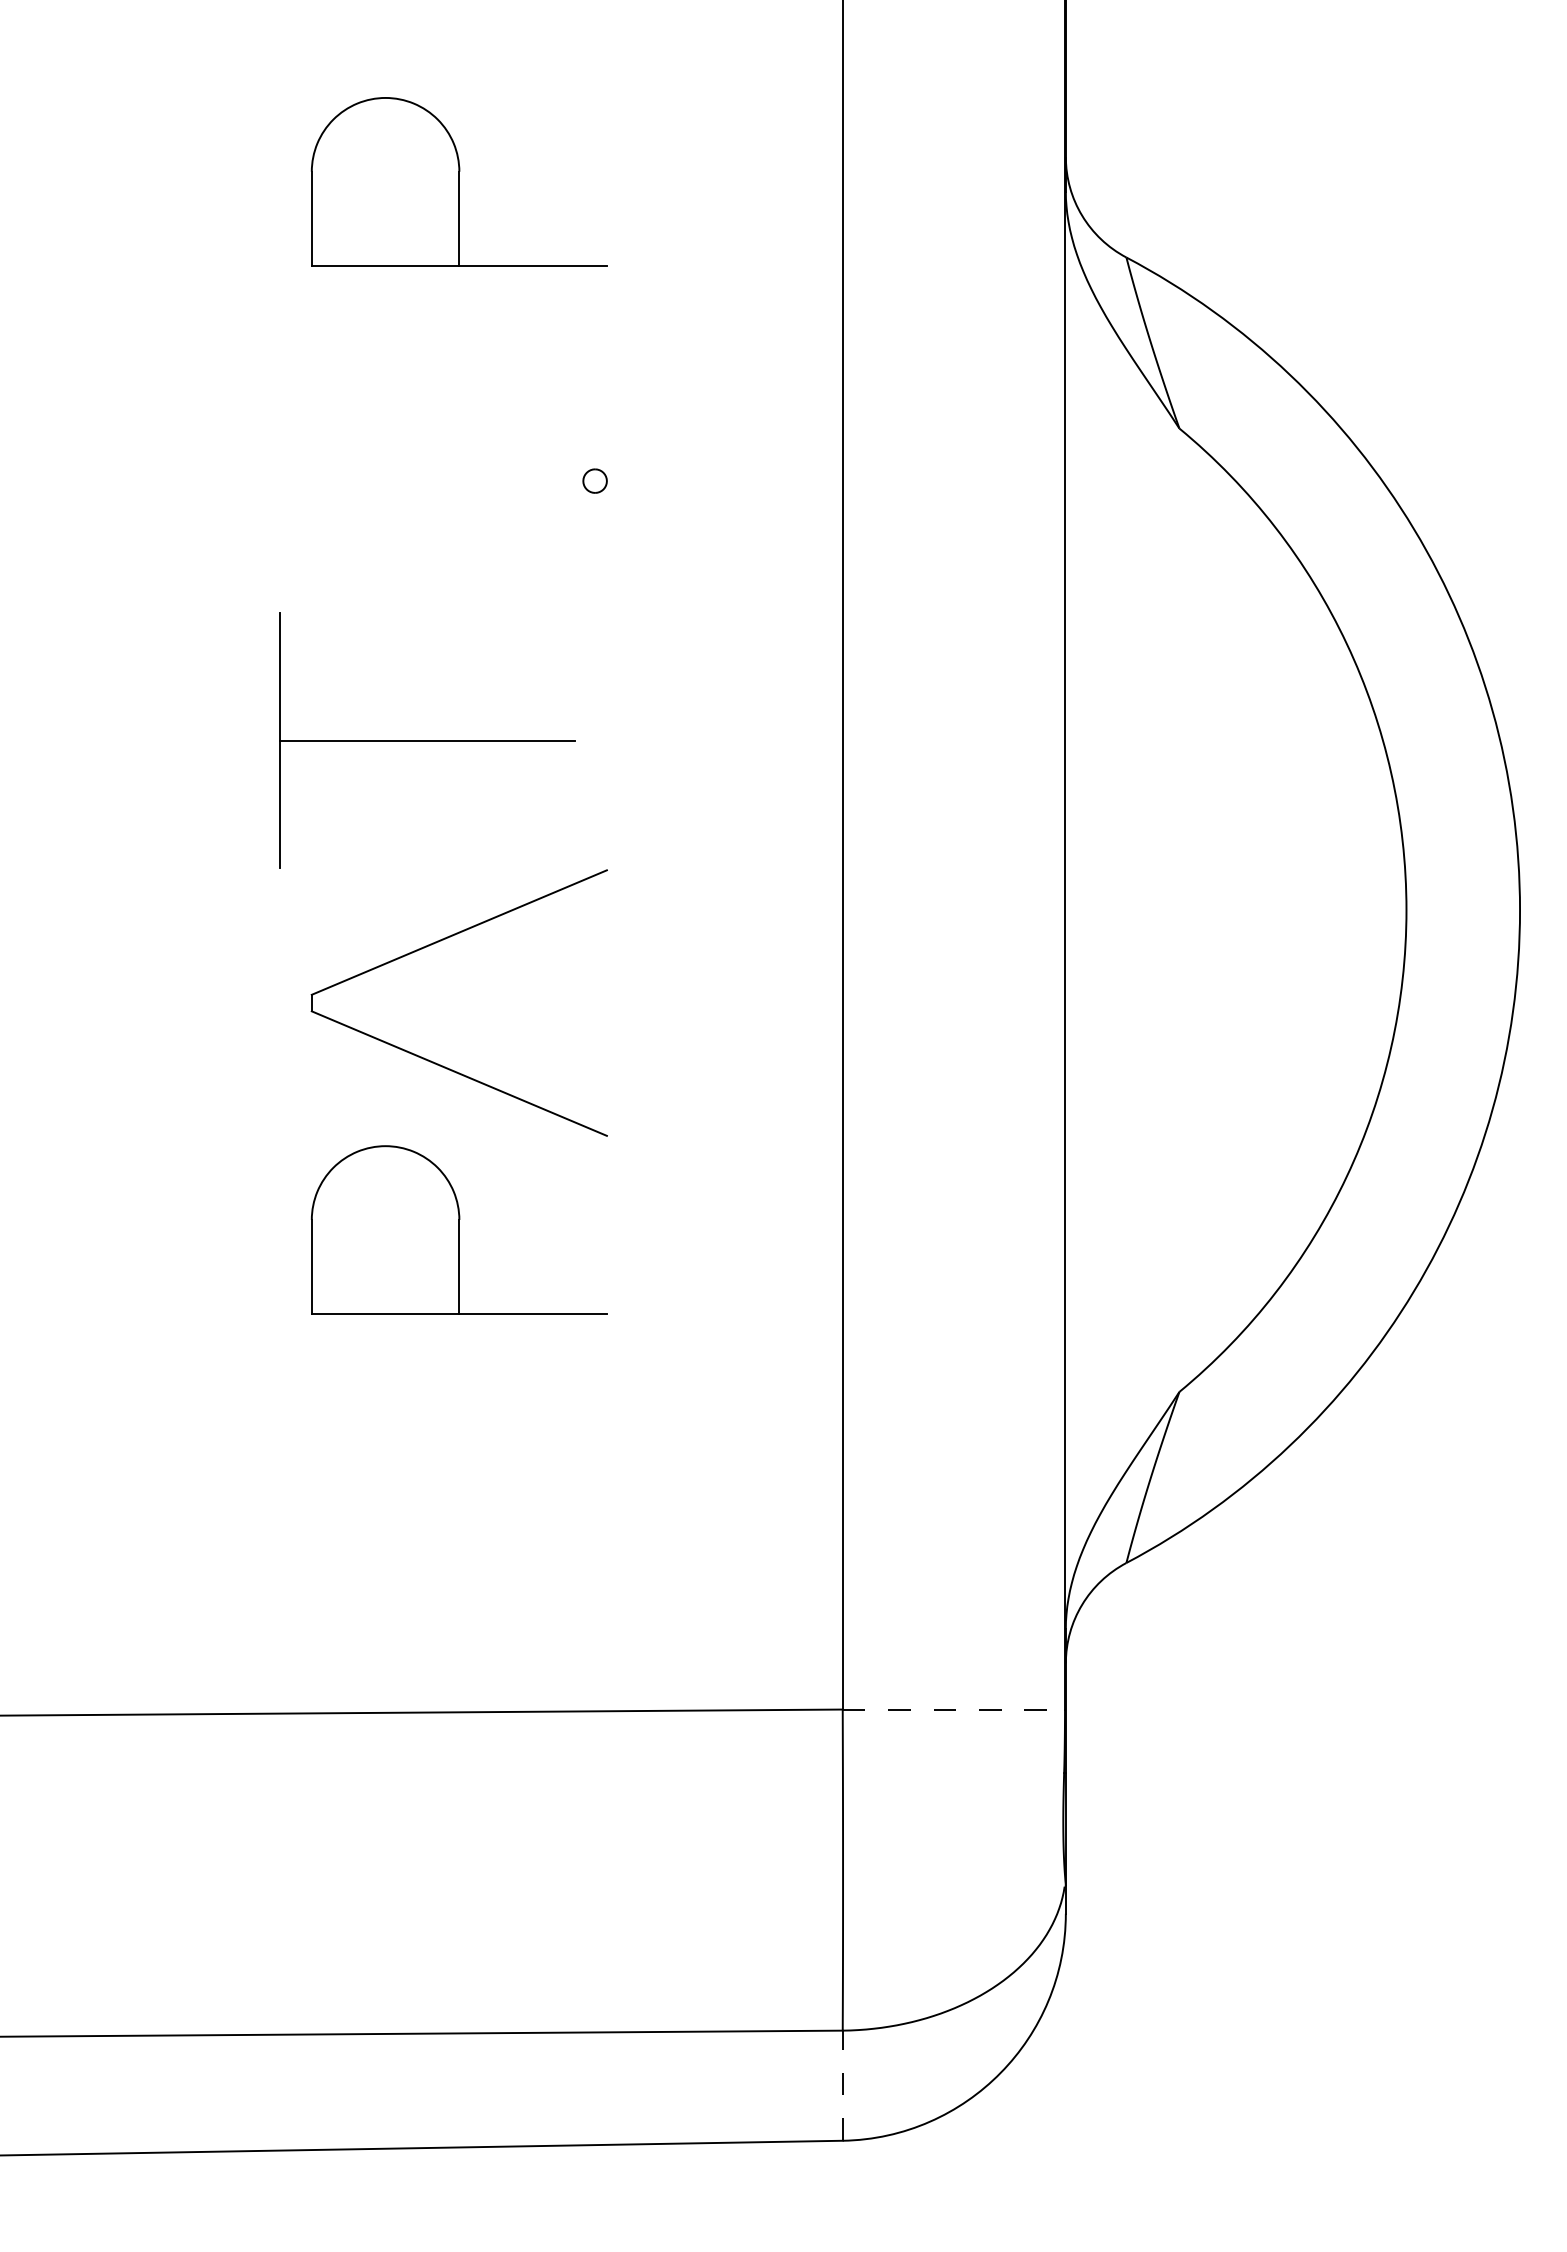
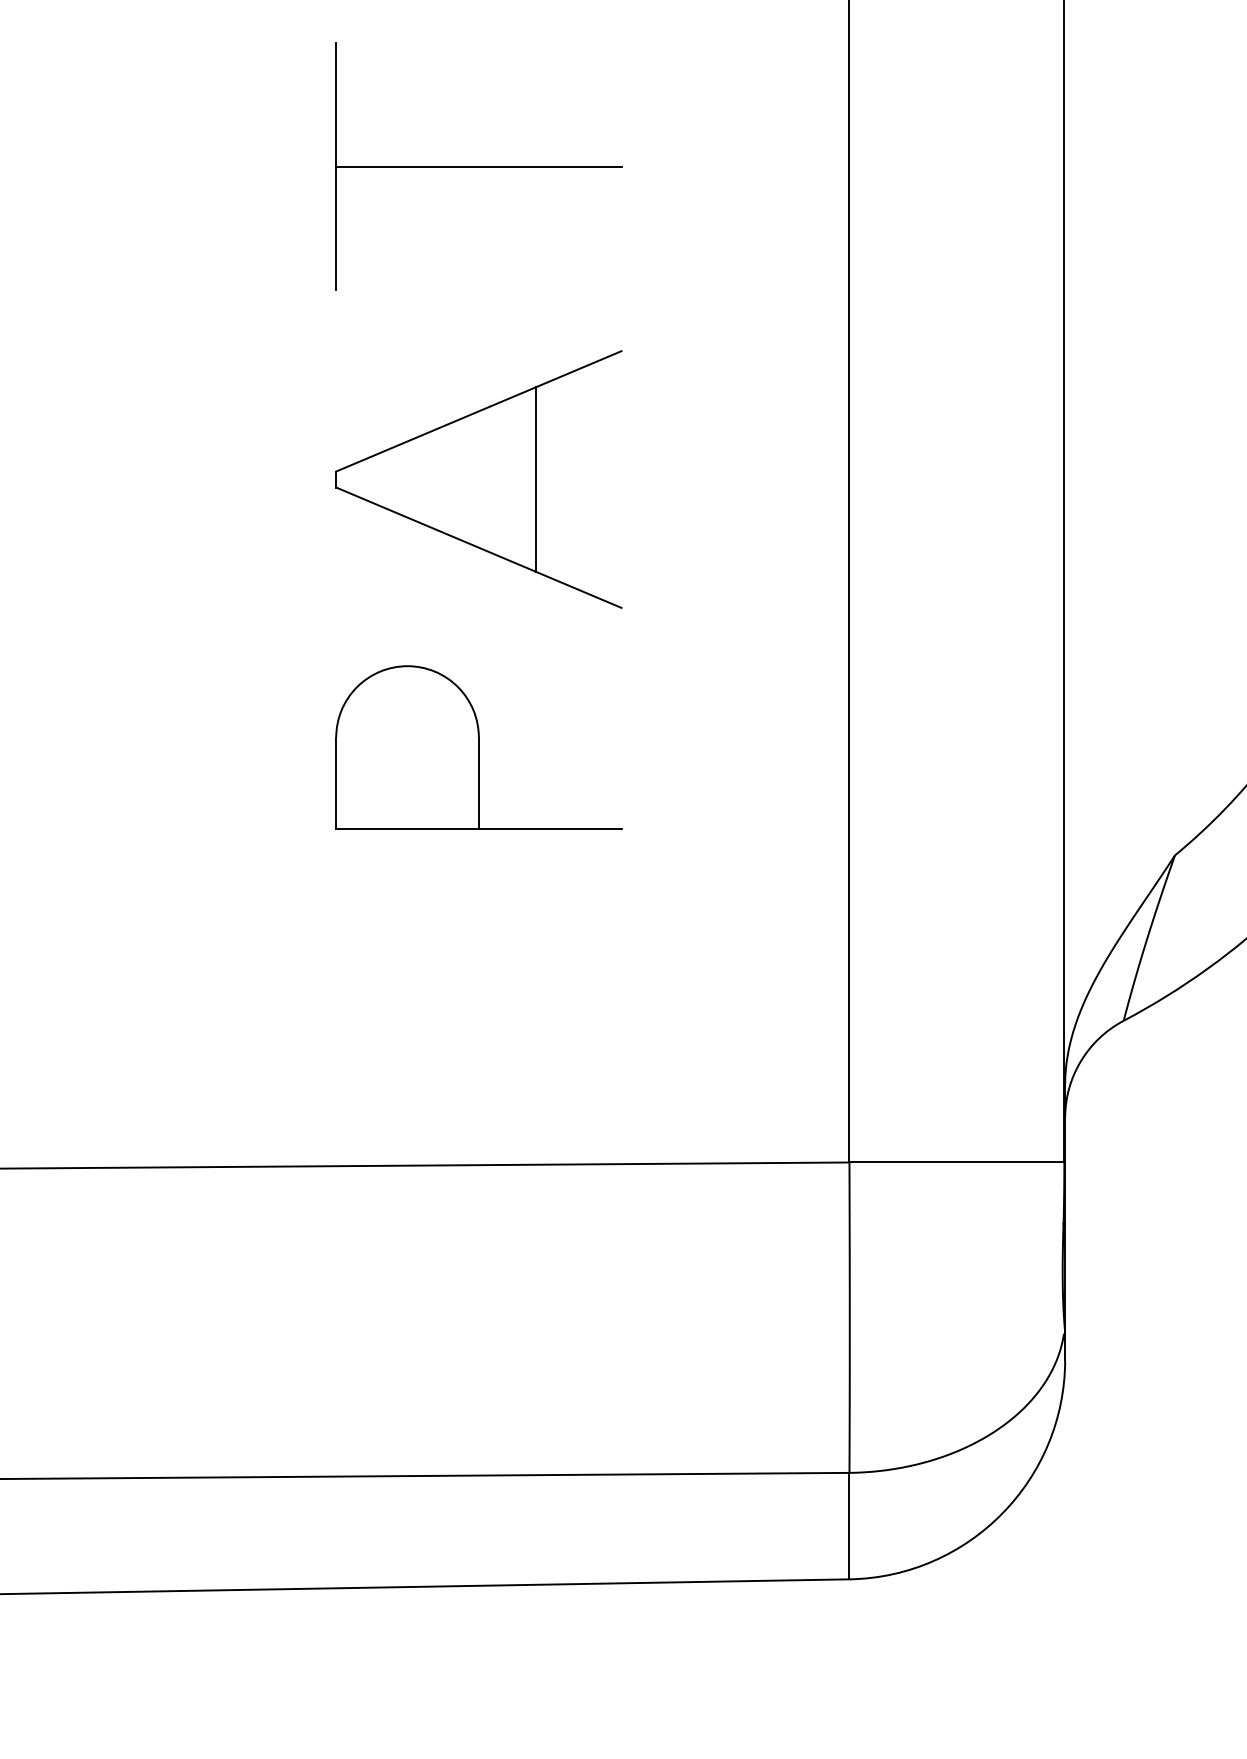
part: (427, 740) -> (478, 166), moved
line: (518, 1002) -> (536, 478), added
part: (458, 1229) -> (478, 746), moved
line: (954, 1709) -> (957, 1162), dashed -> solid
line: (842, 2085) -> (849, 1525), dashed -> solid

